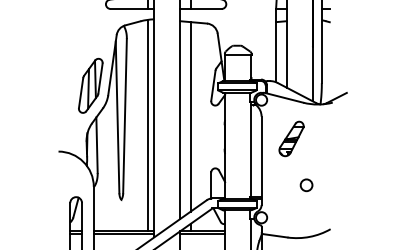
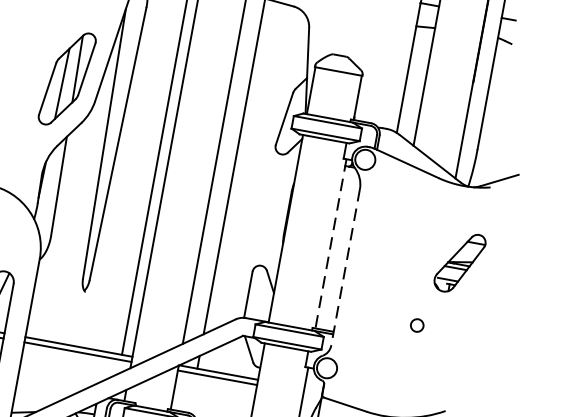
part: (291, 138) -> (459, 262), moved
line: (251, 149) -> (331, 244), solid -> dashed
line: (261, 161) -> (345, 268), solid -> dashed
circle: (306, 185) -> (417, 325), size x0.6

